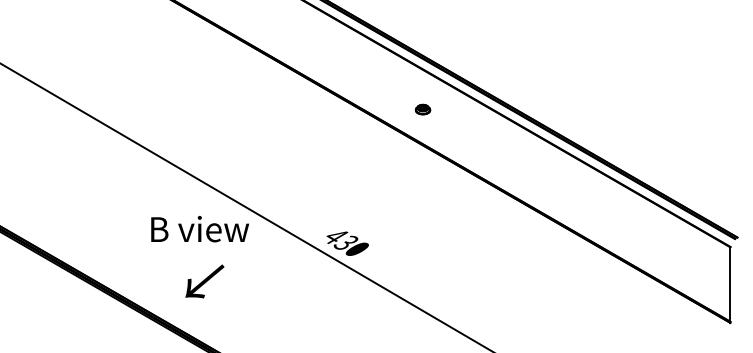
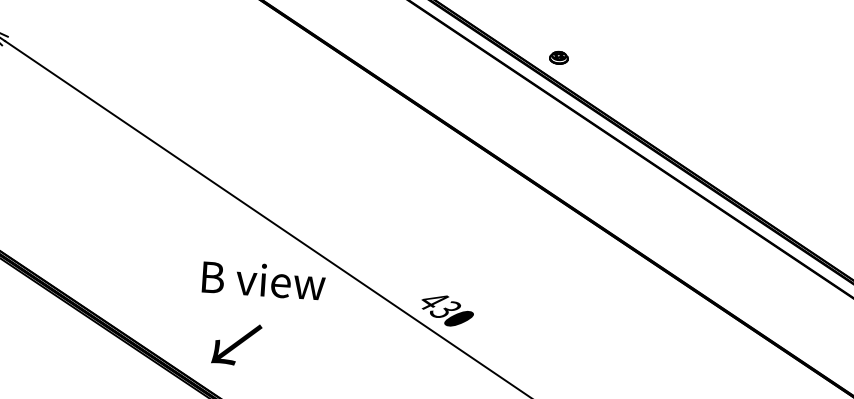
part: (422, 109) -> (558, 57), moved
text: (204, 281) -> (236, 344), moved

